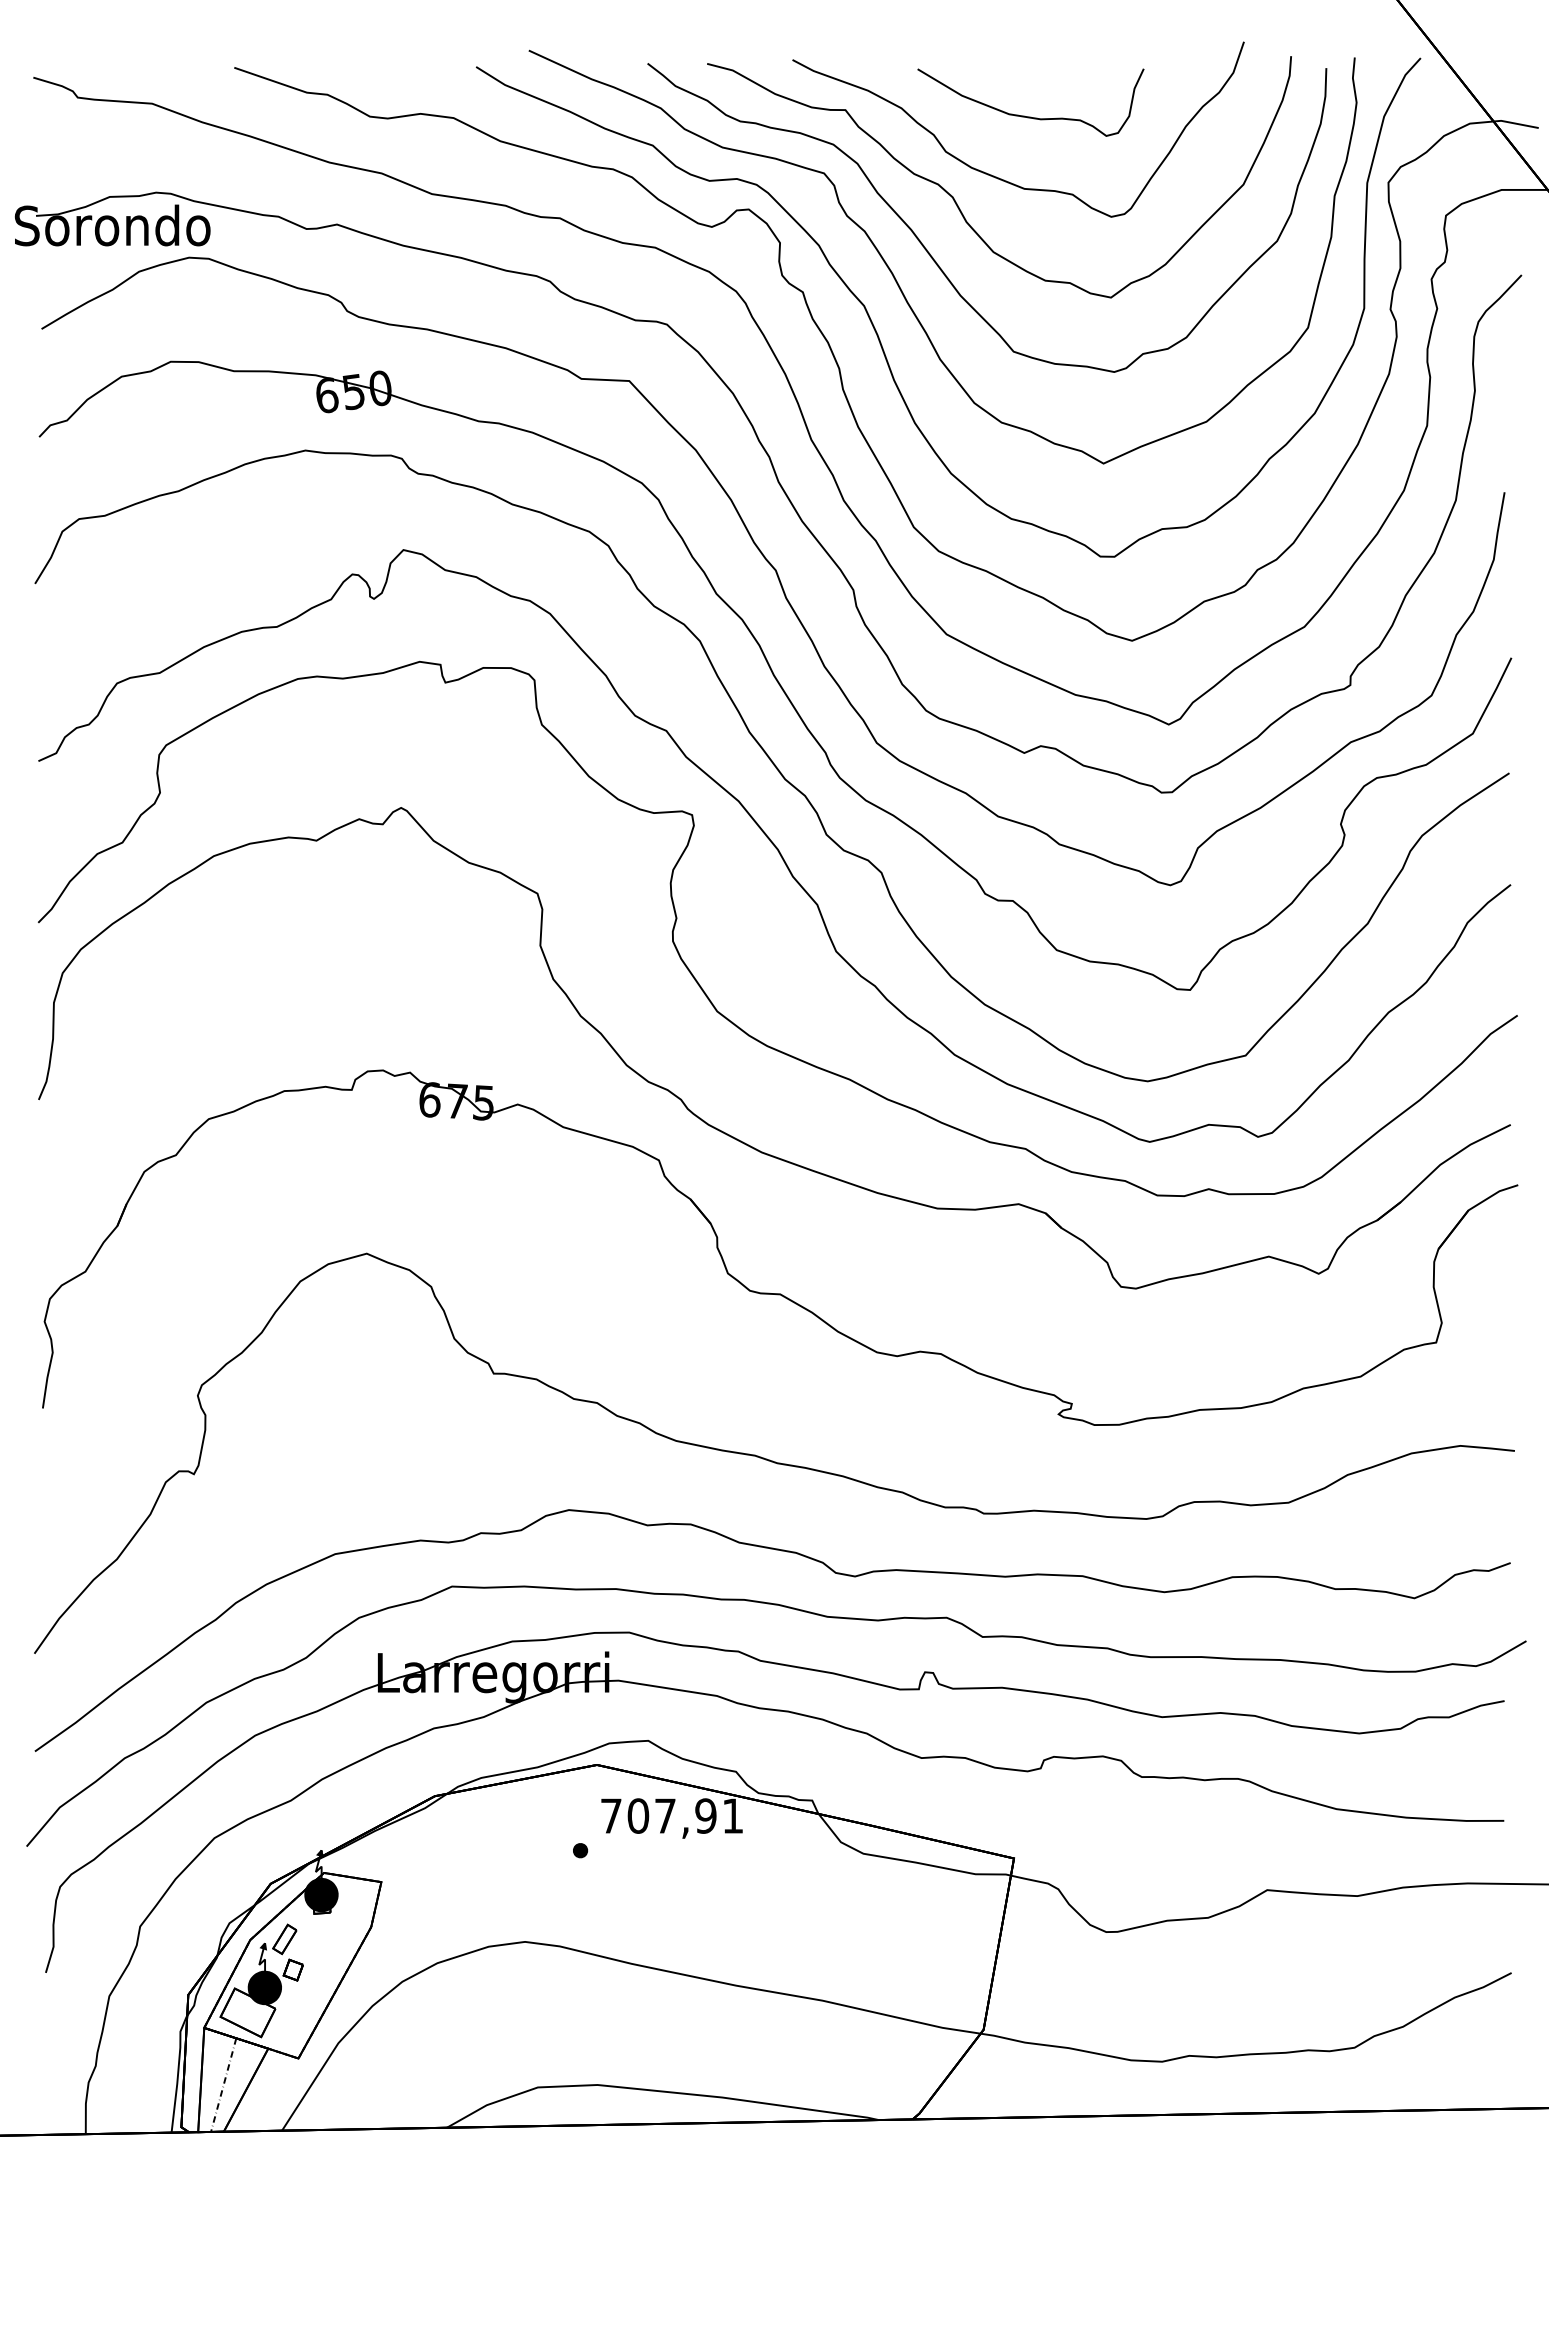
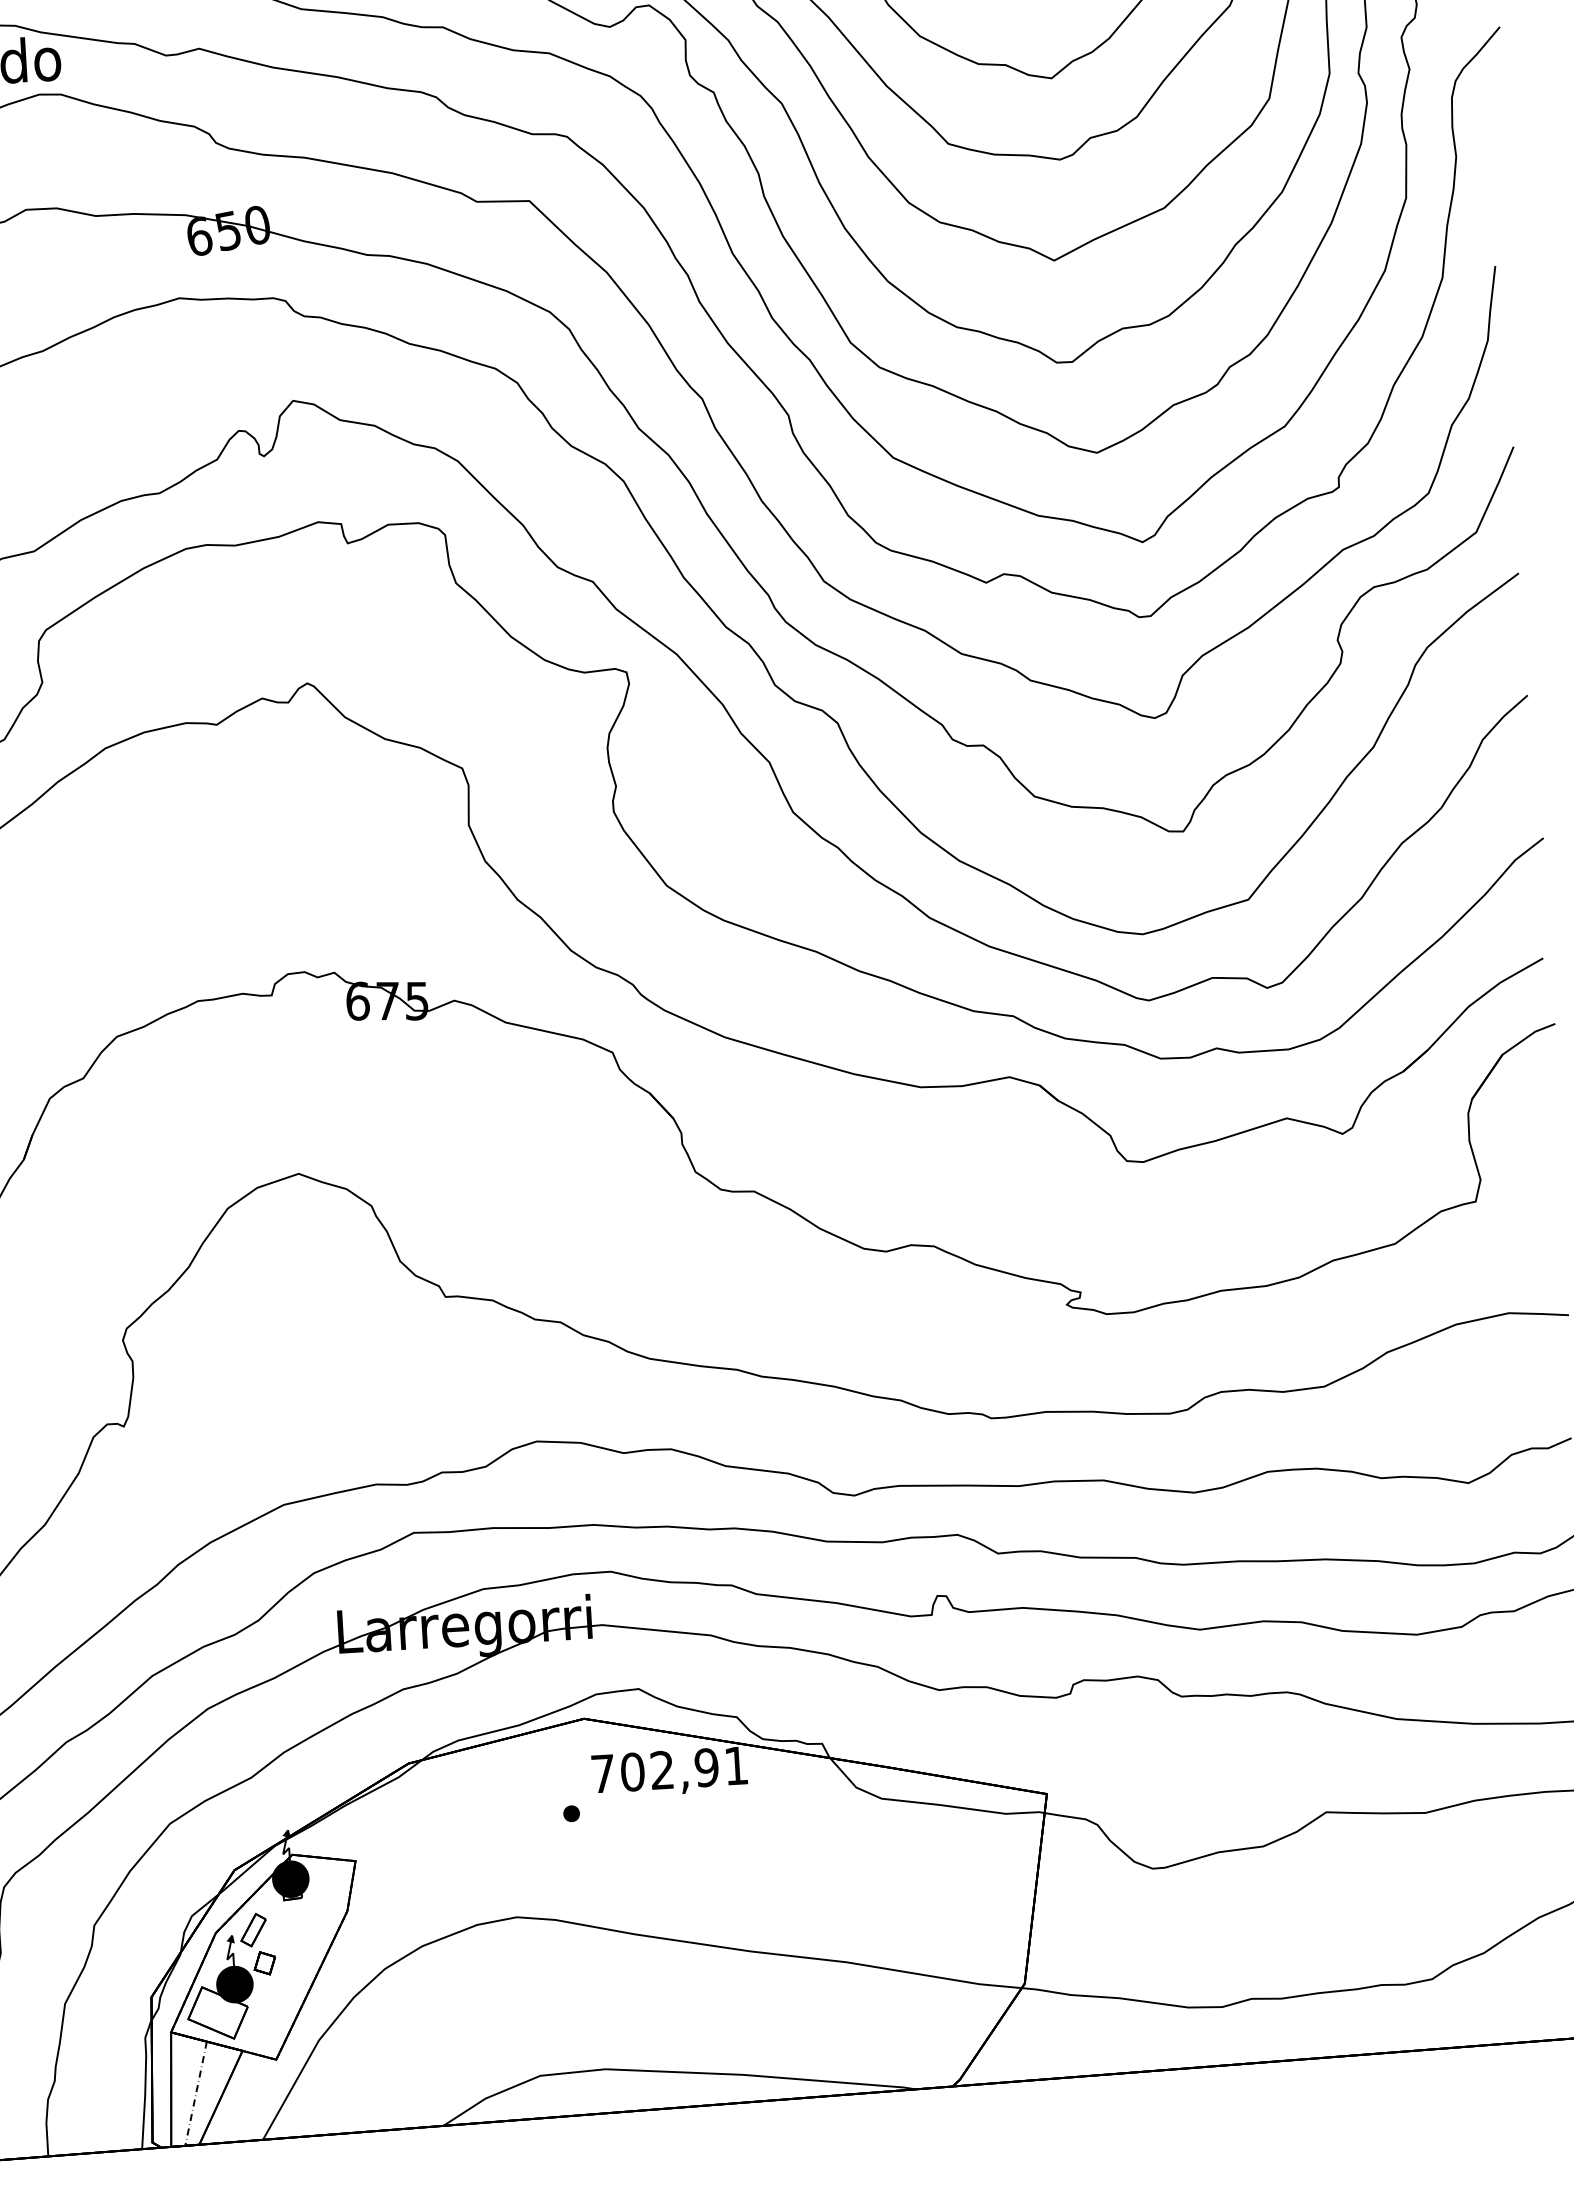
text: (665, 1815) -> (662, 1769), 707,91 -> 702,91

